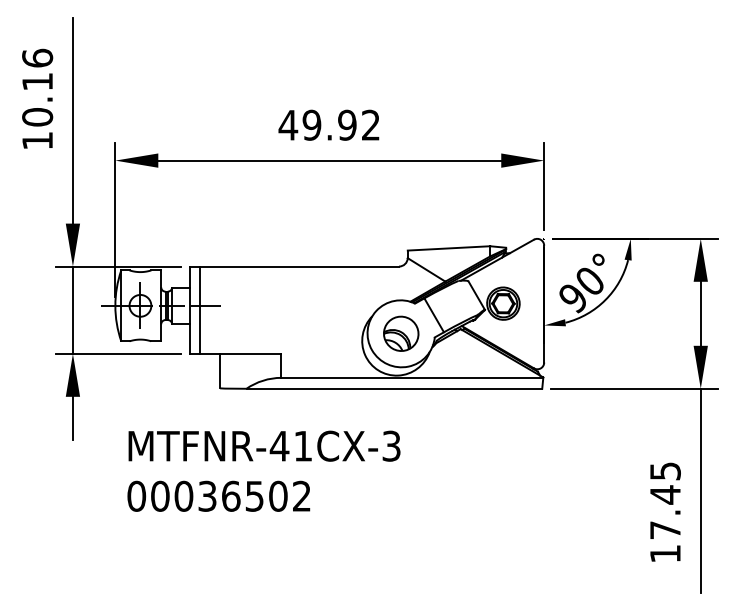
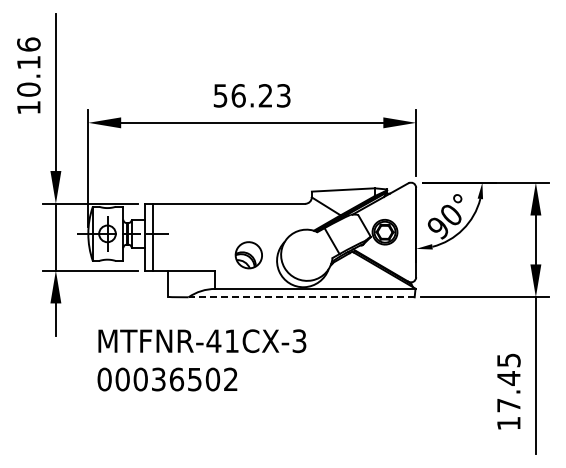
text: (328, 124) -> (251, 95), 49.92 -> 56.23
part: (400, 334) -> (248, 255), moved
line: (394, 389) -> (301, 297), solid -> dashed

